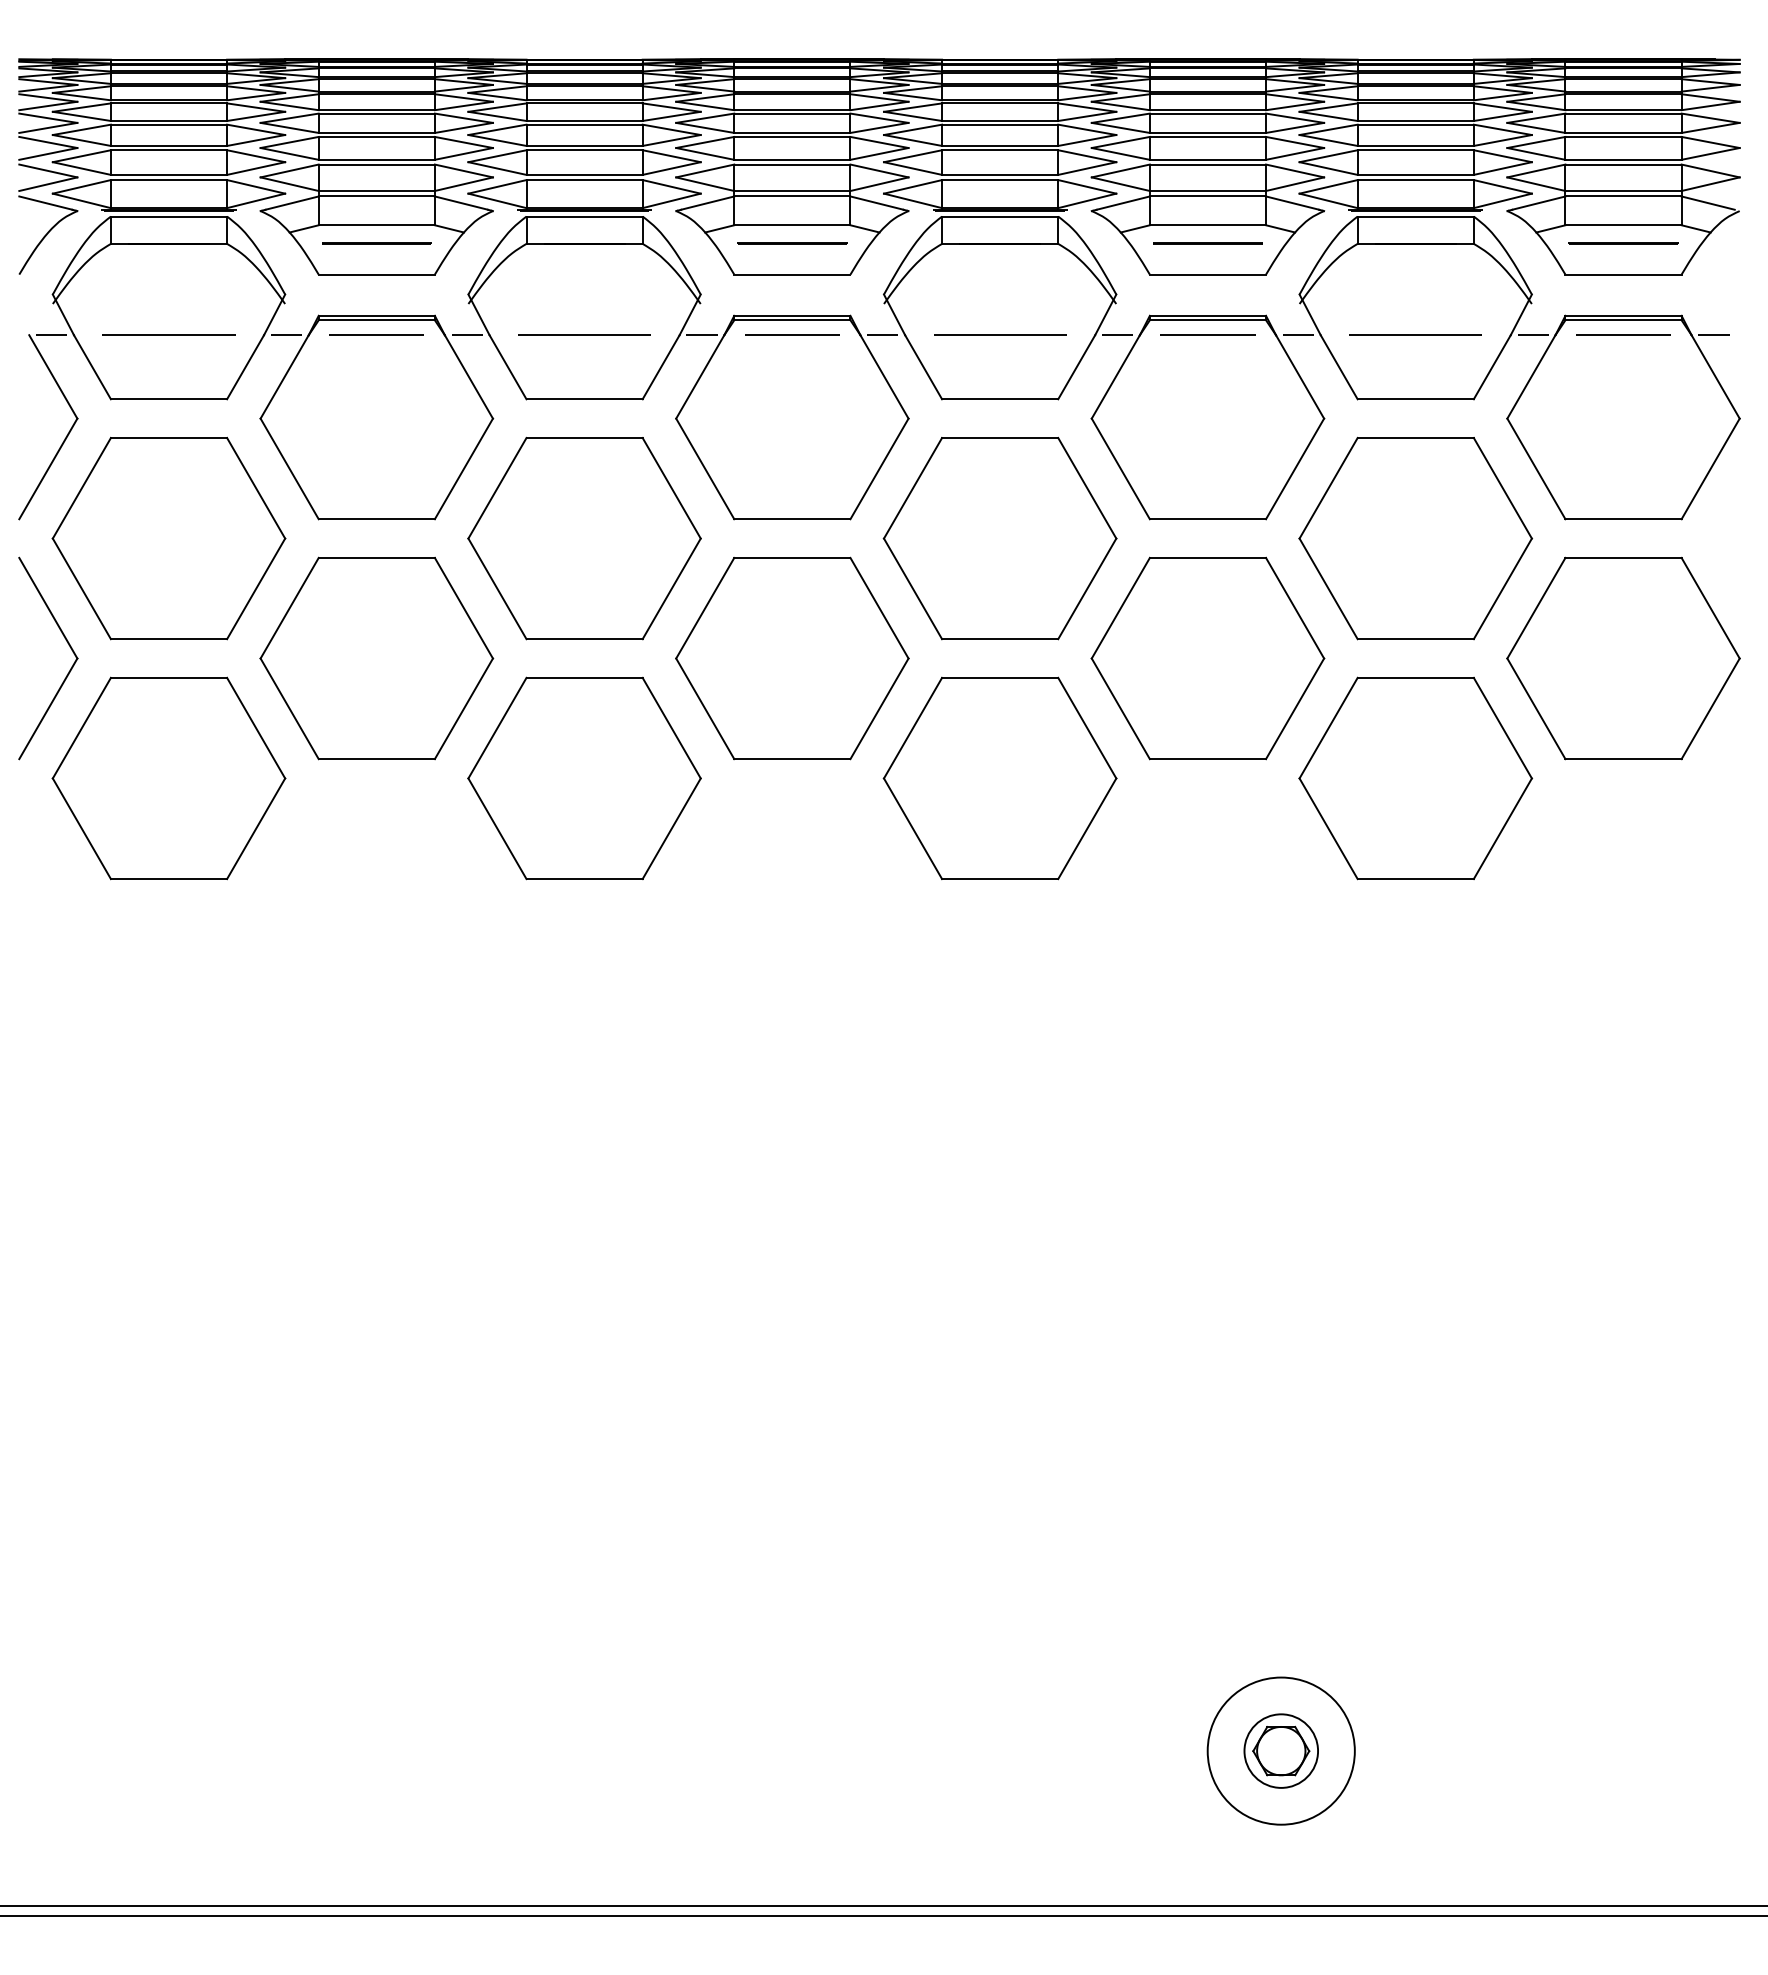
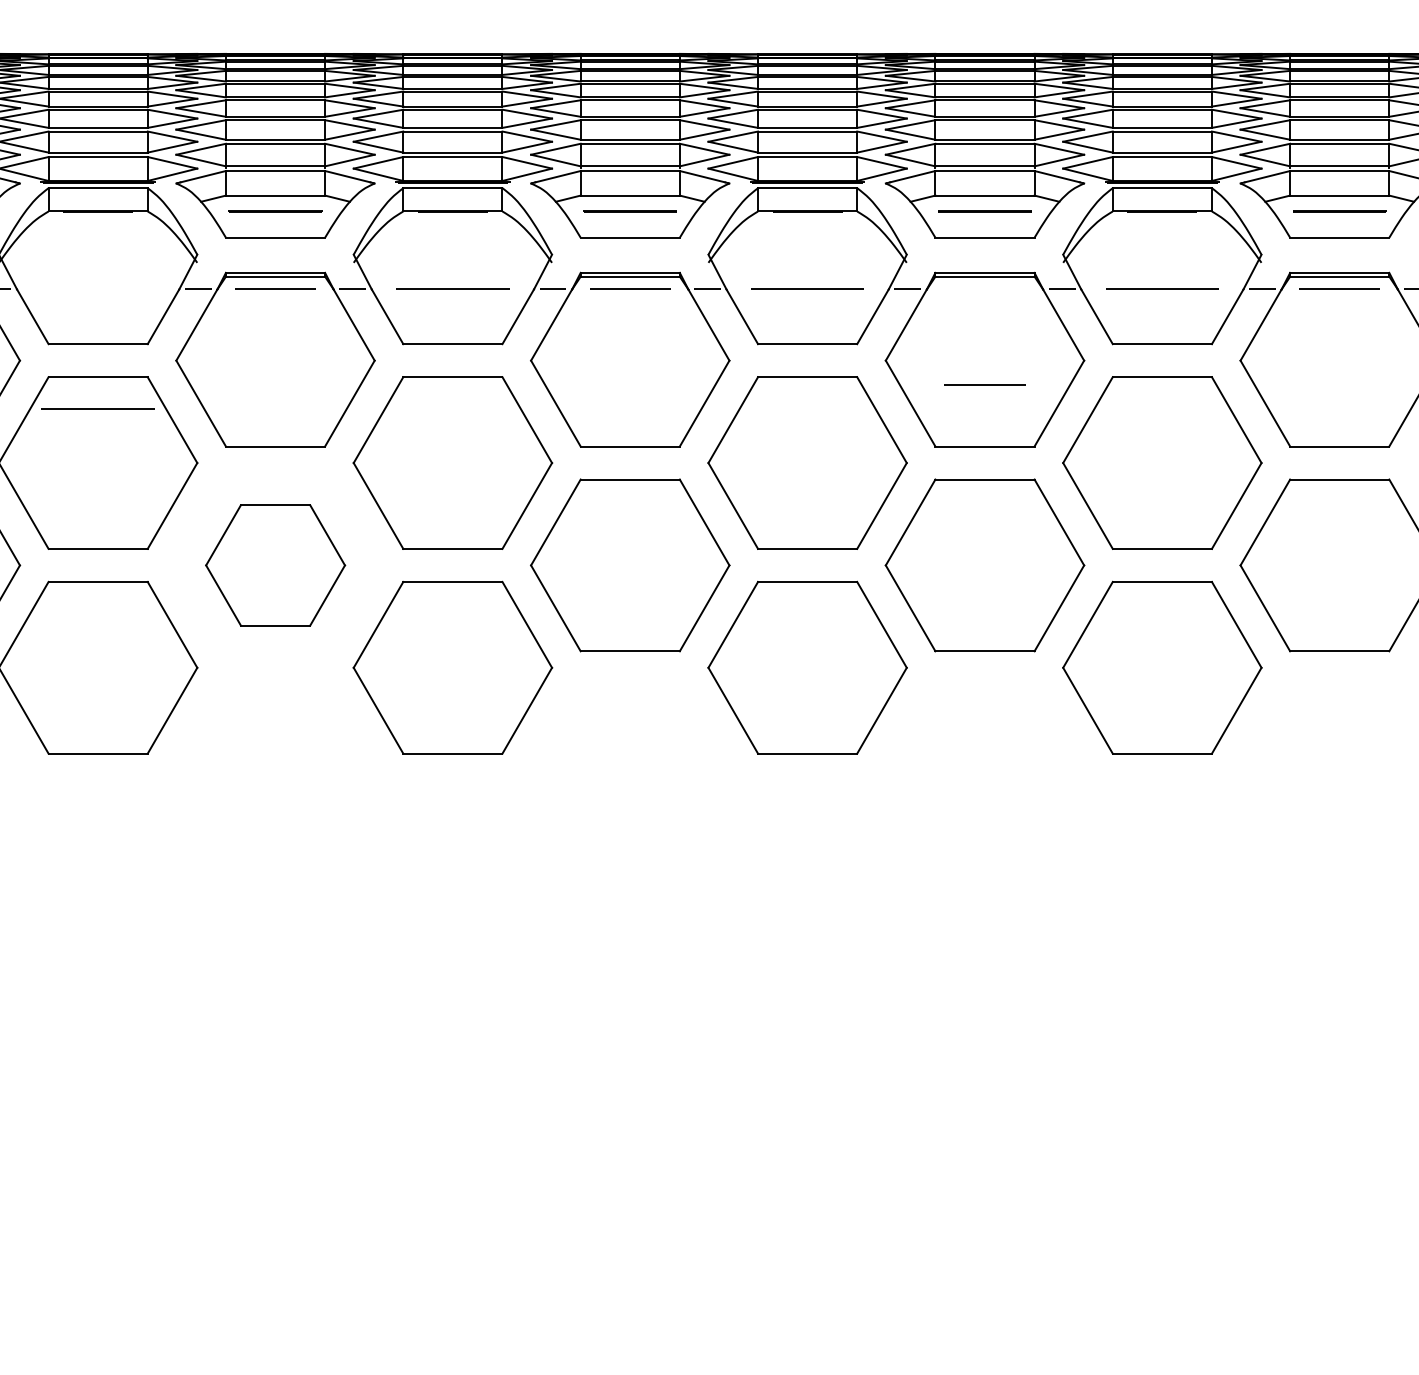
line: (168, 334) -> (97, 408), moved
line: (1207, 334) -> (984, 384), moved
part: (376, 658) -> (275, 565), size x0.7

